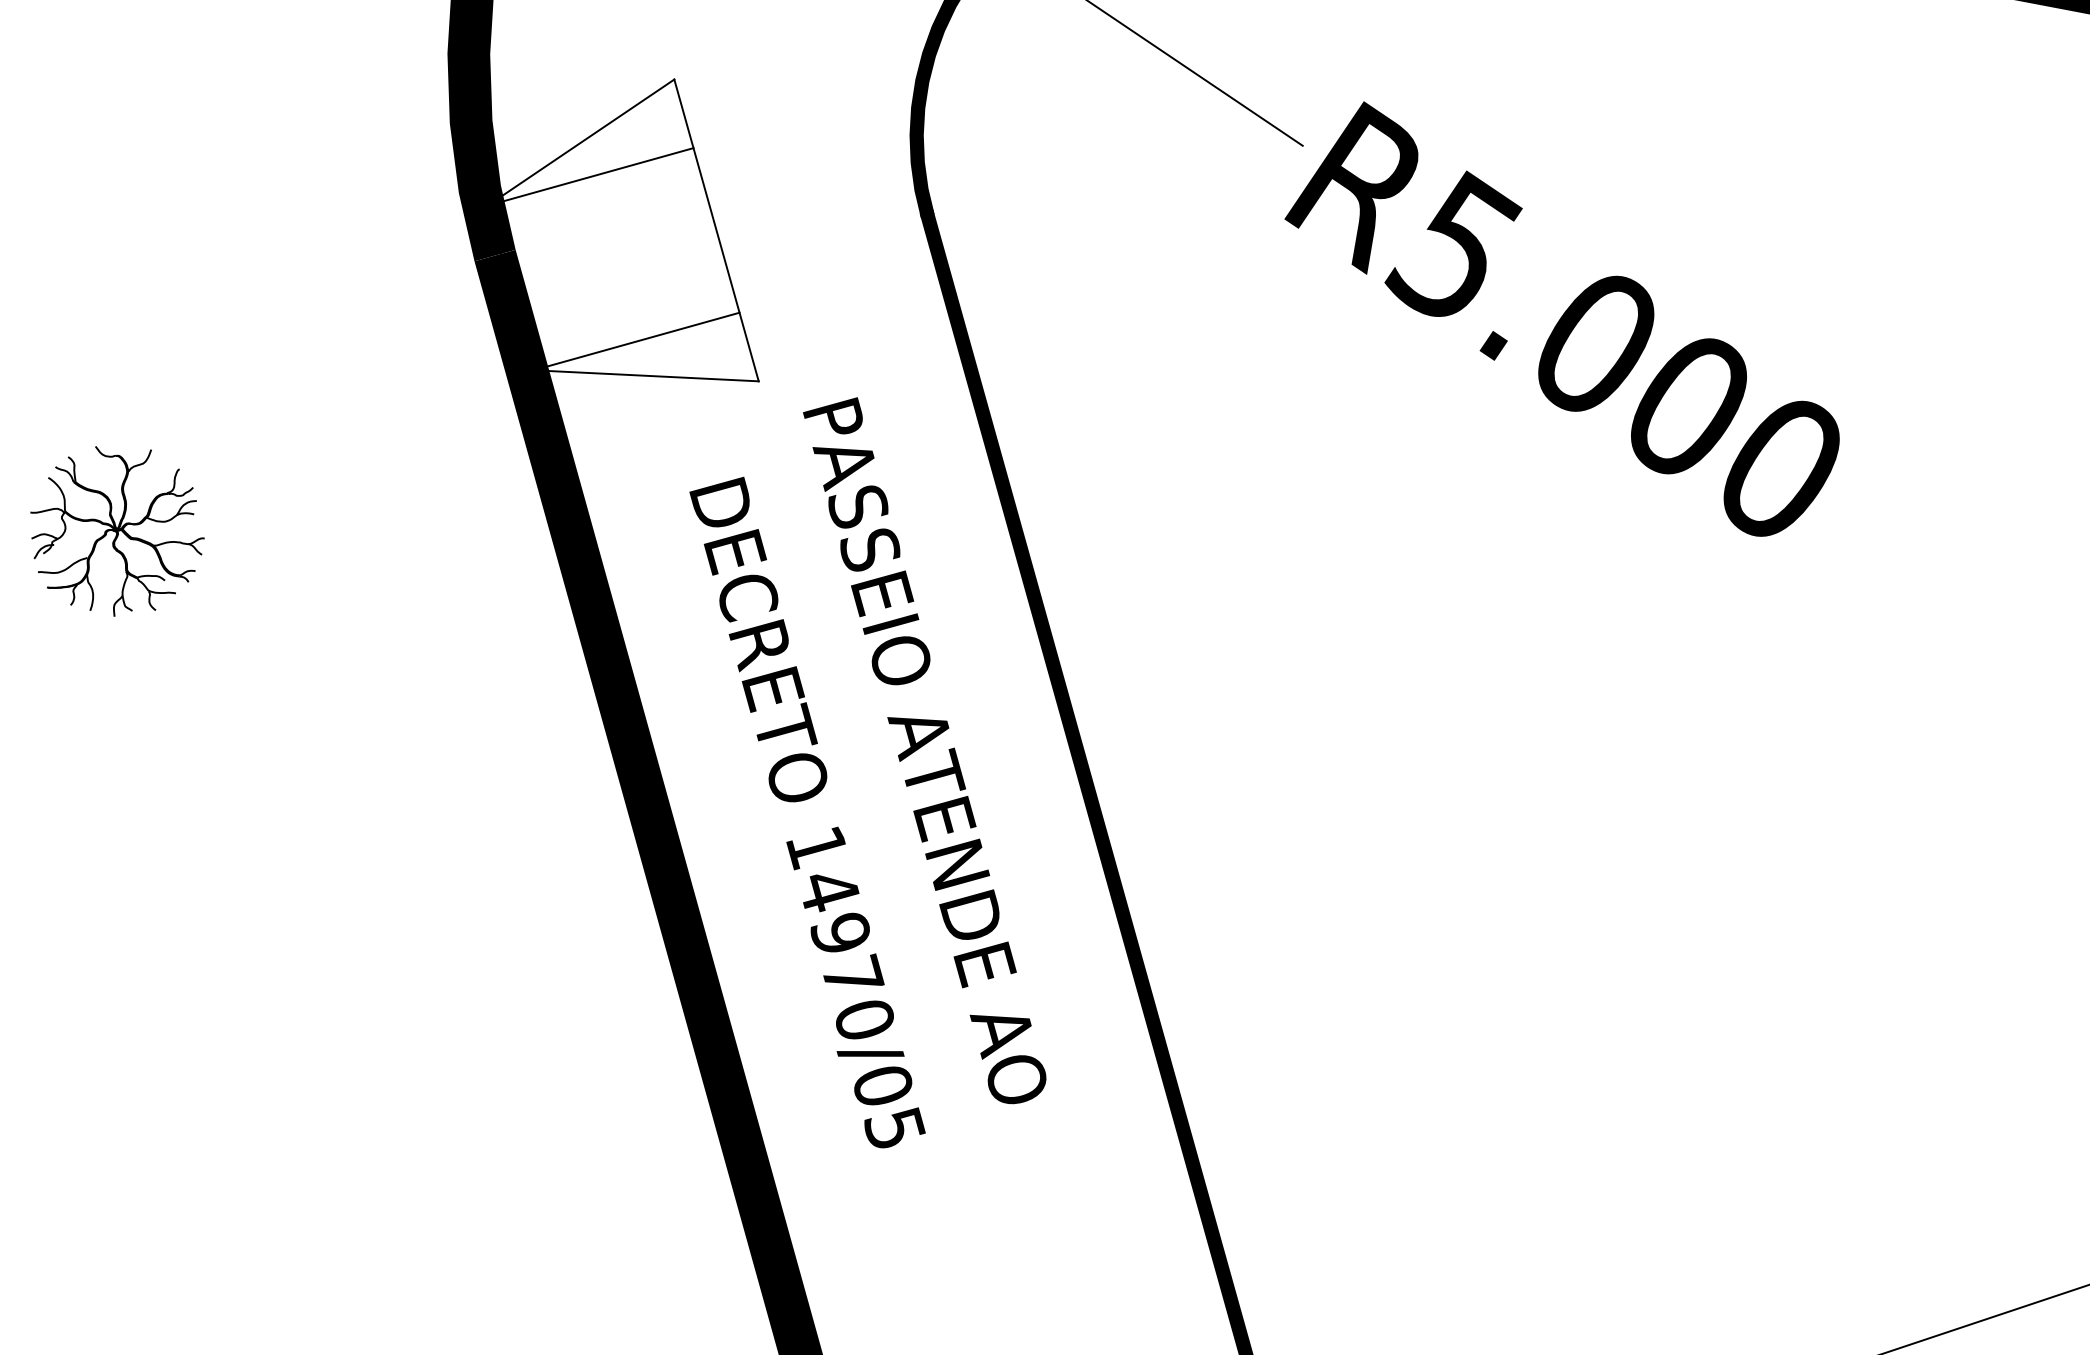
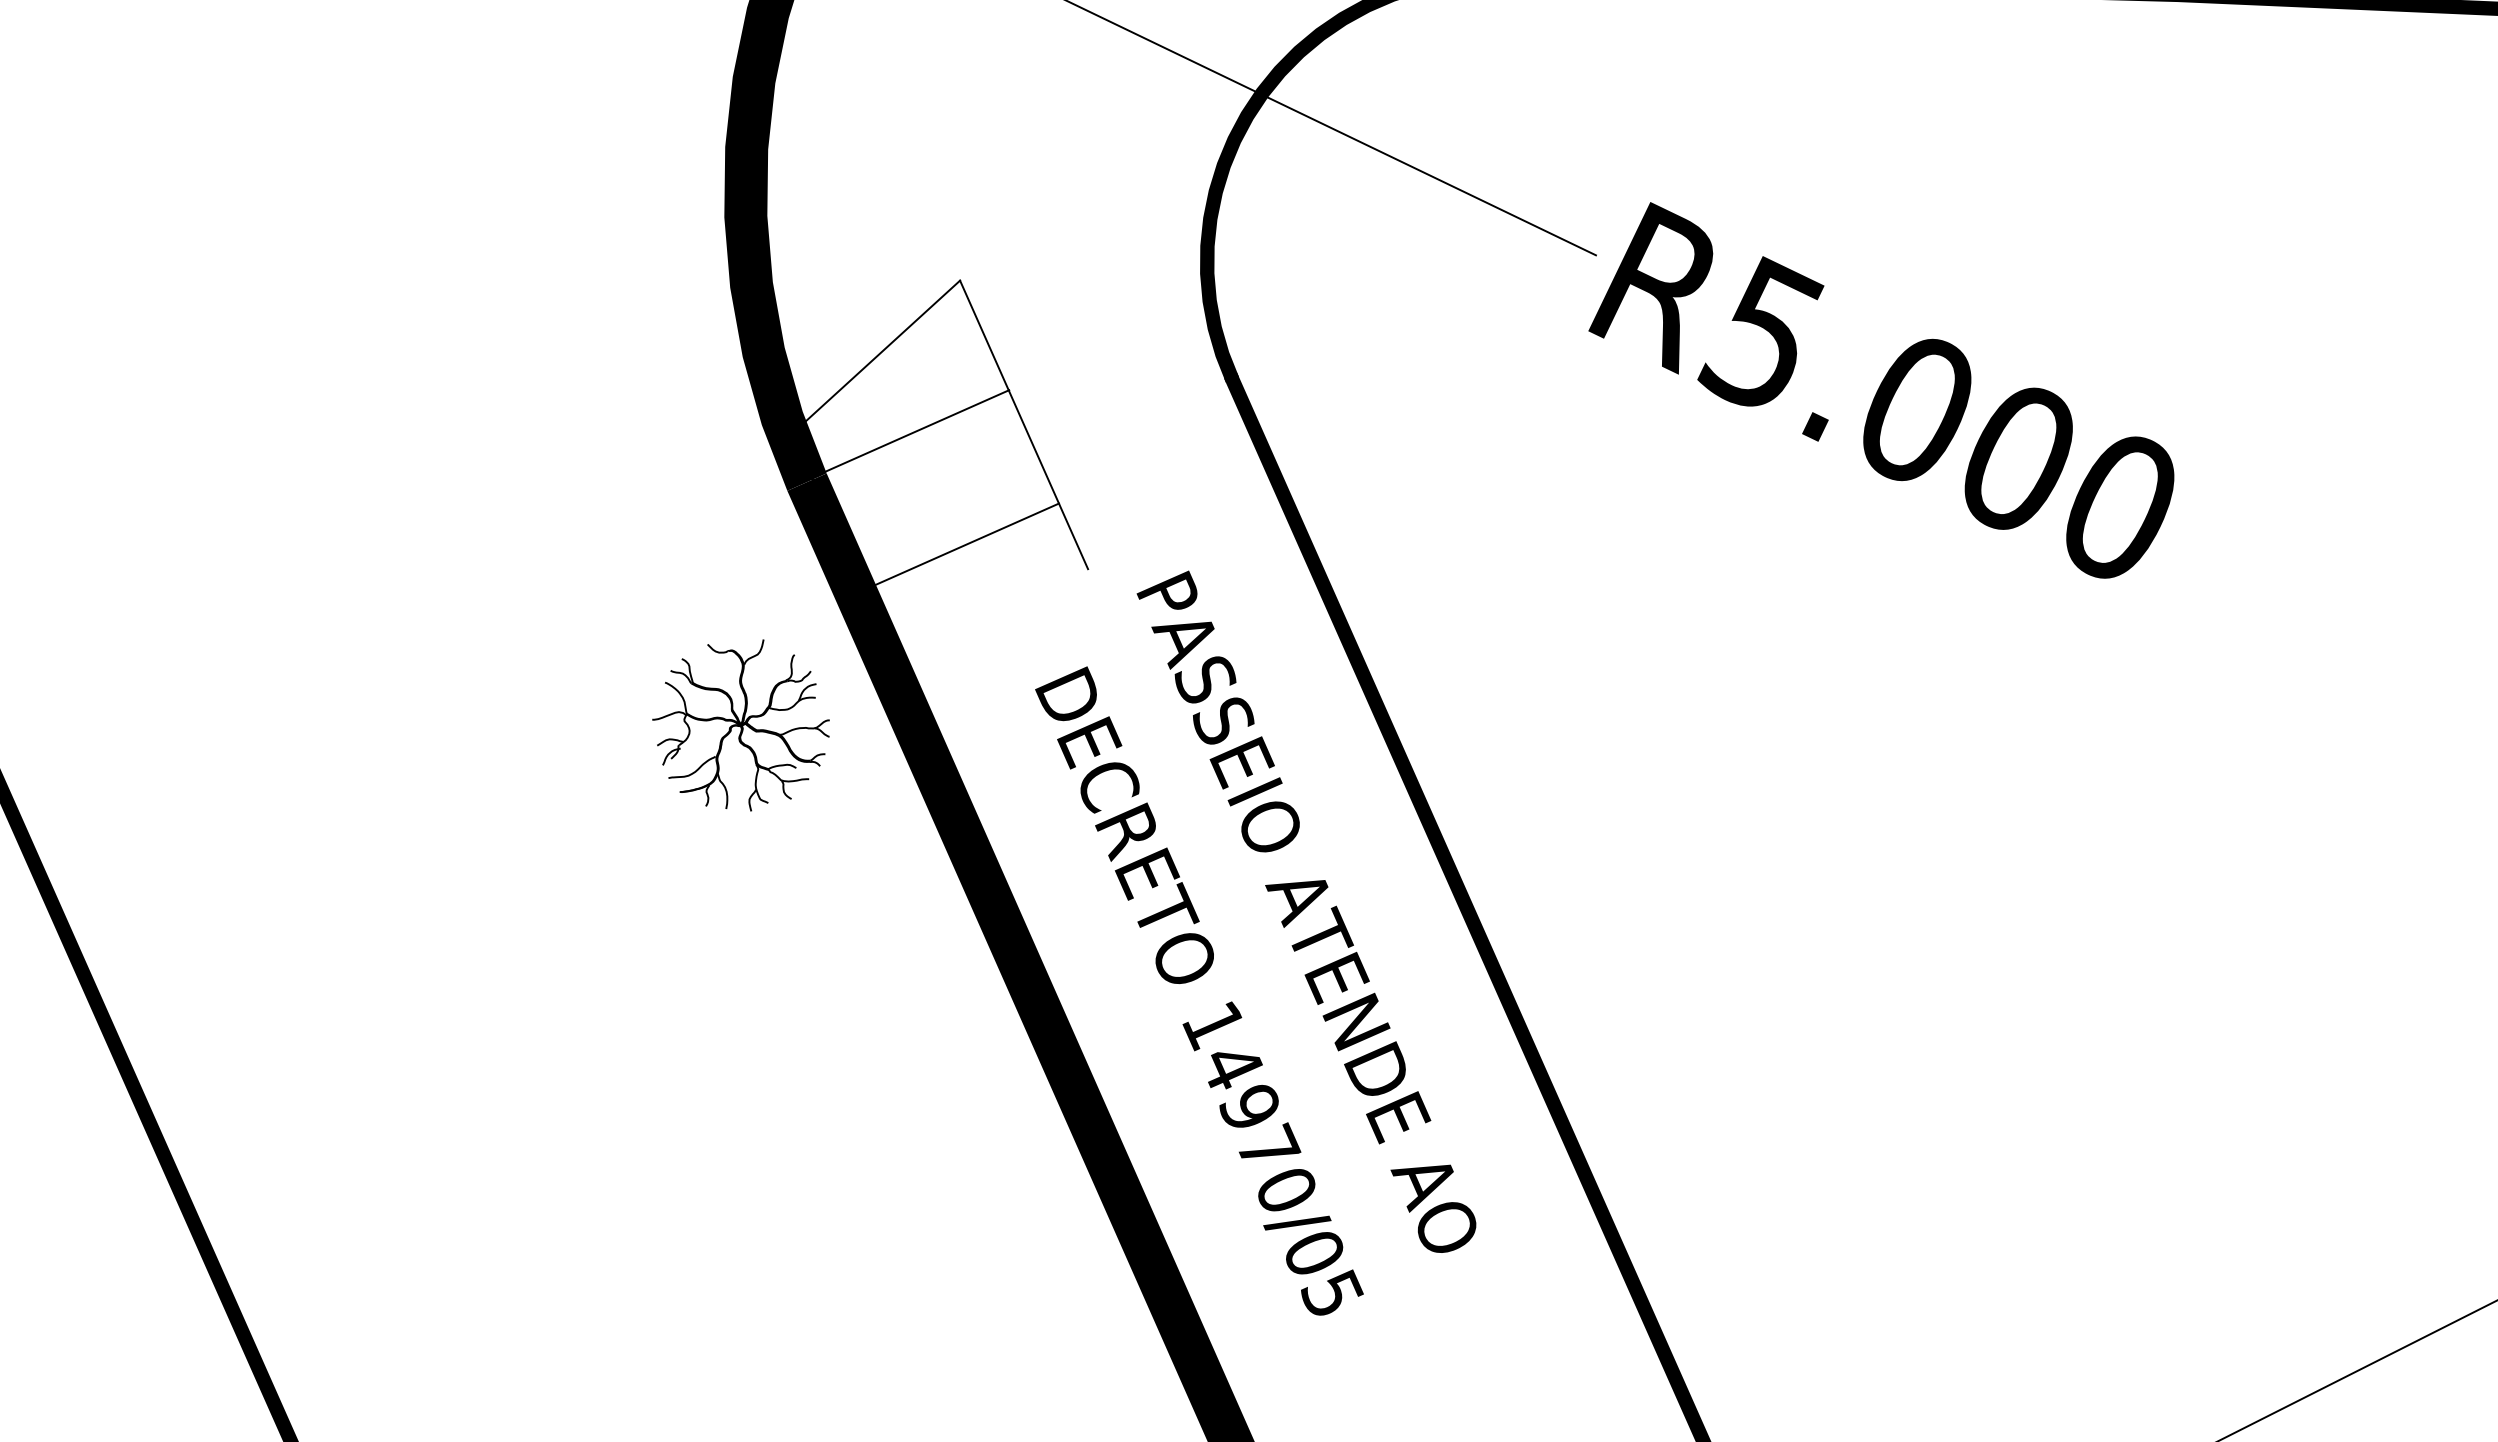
line: (590, 176) -> (910, 433), moved
line: (646, 375) -> (975, 579), removed
part: (116, 530) -> (740, 725), moved

